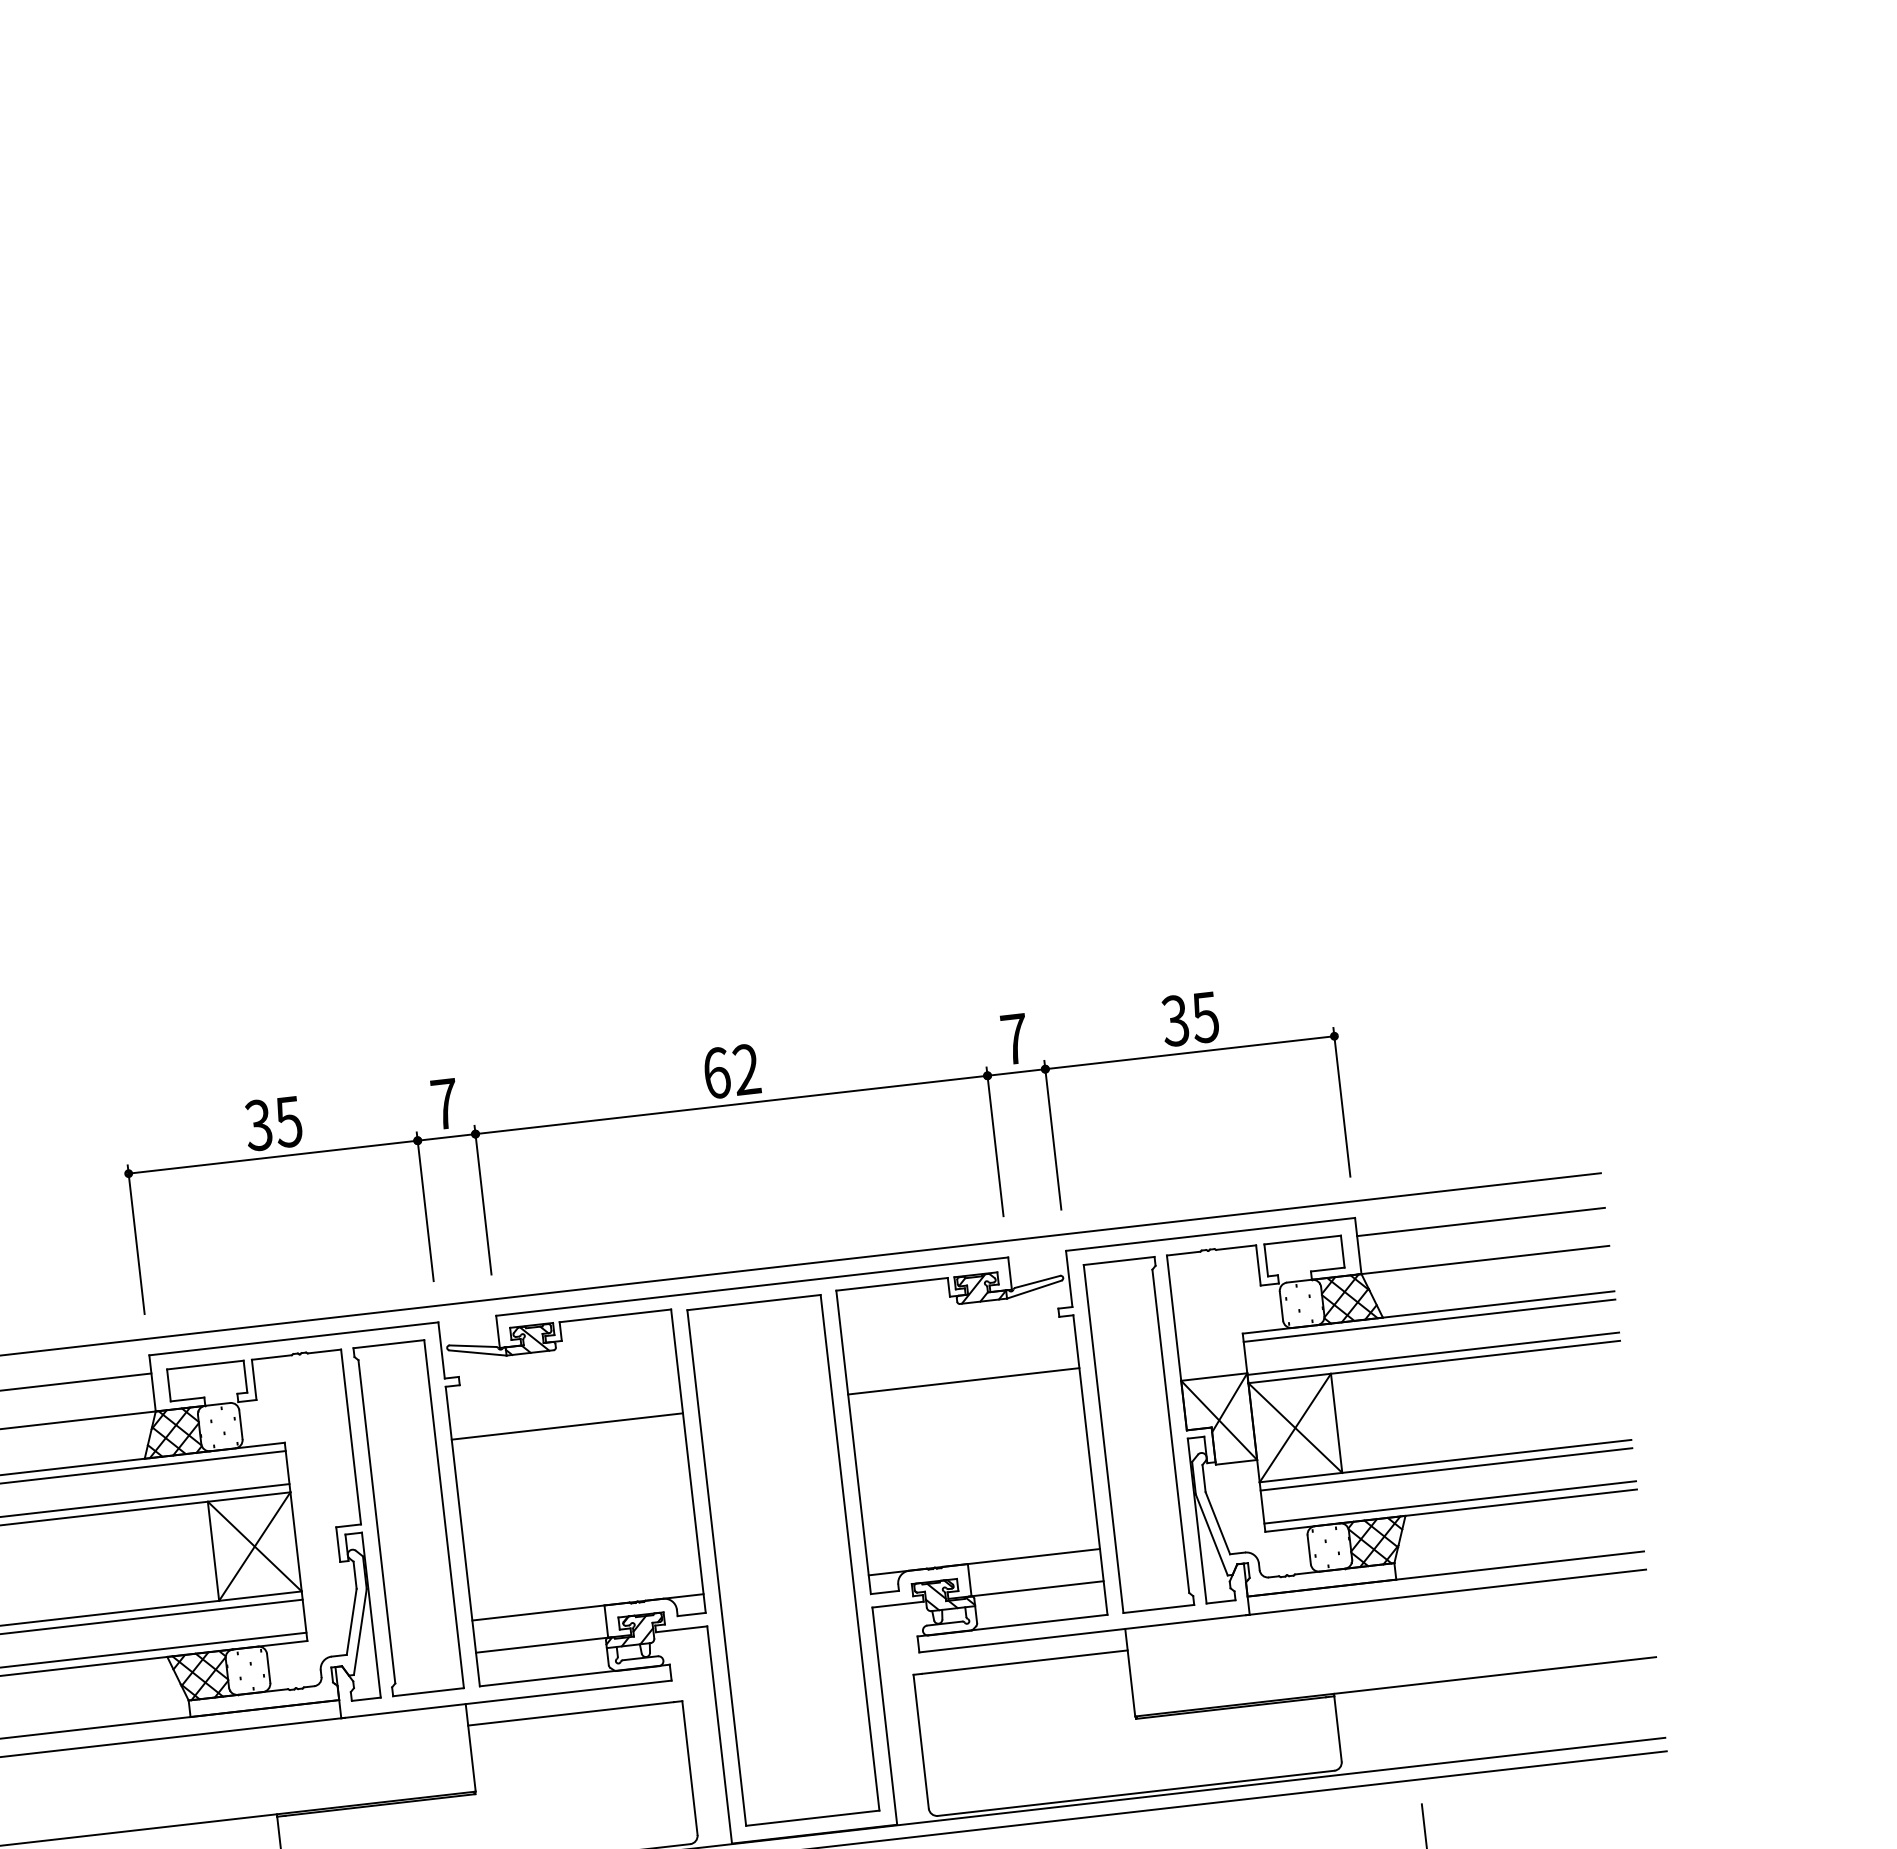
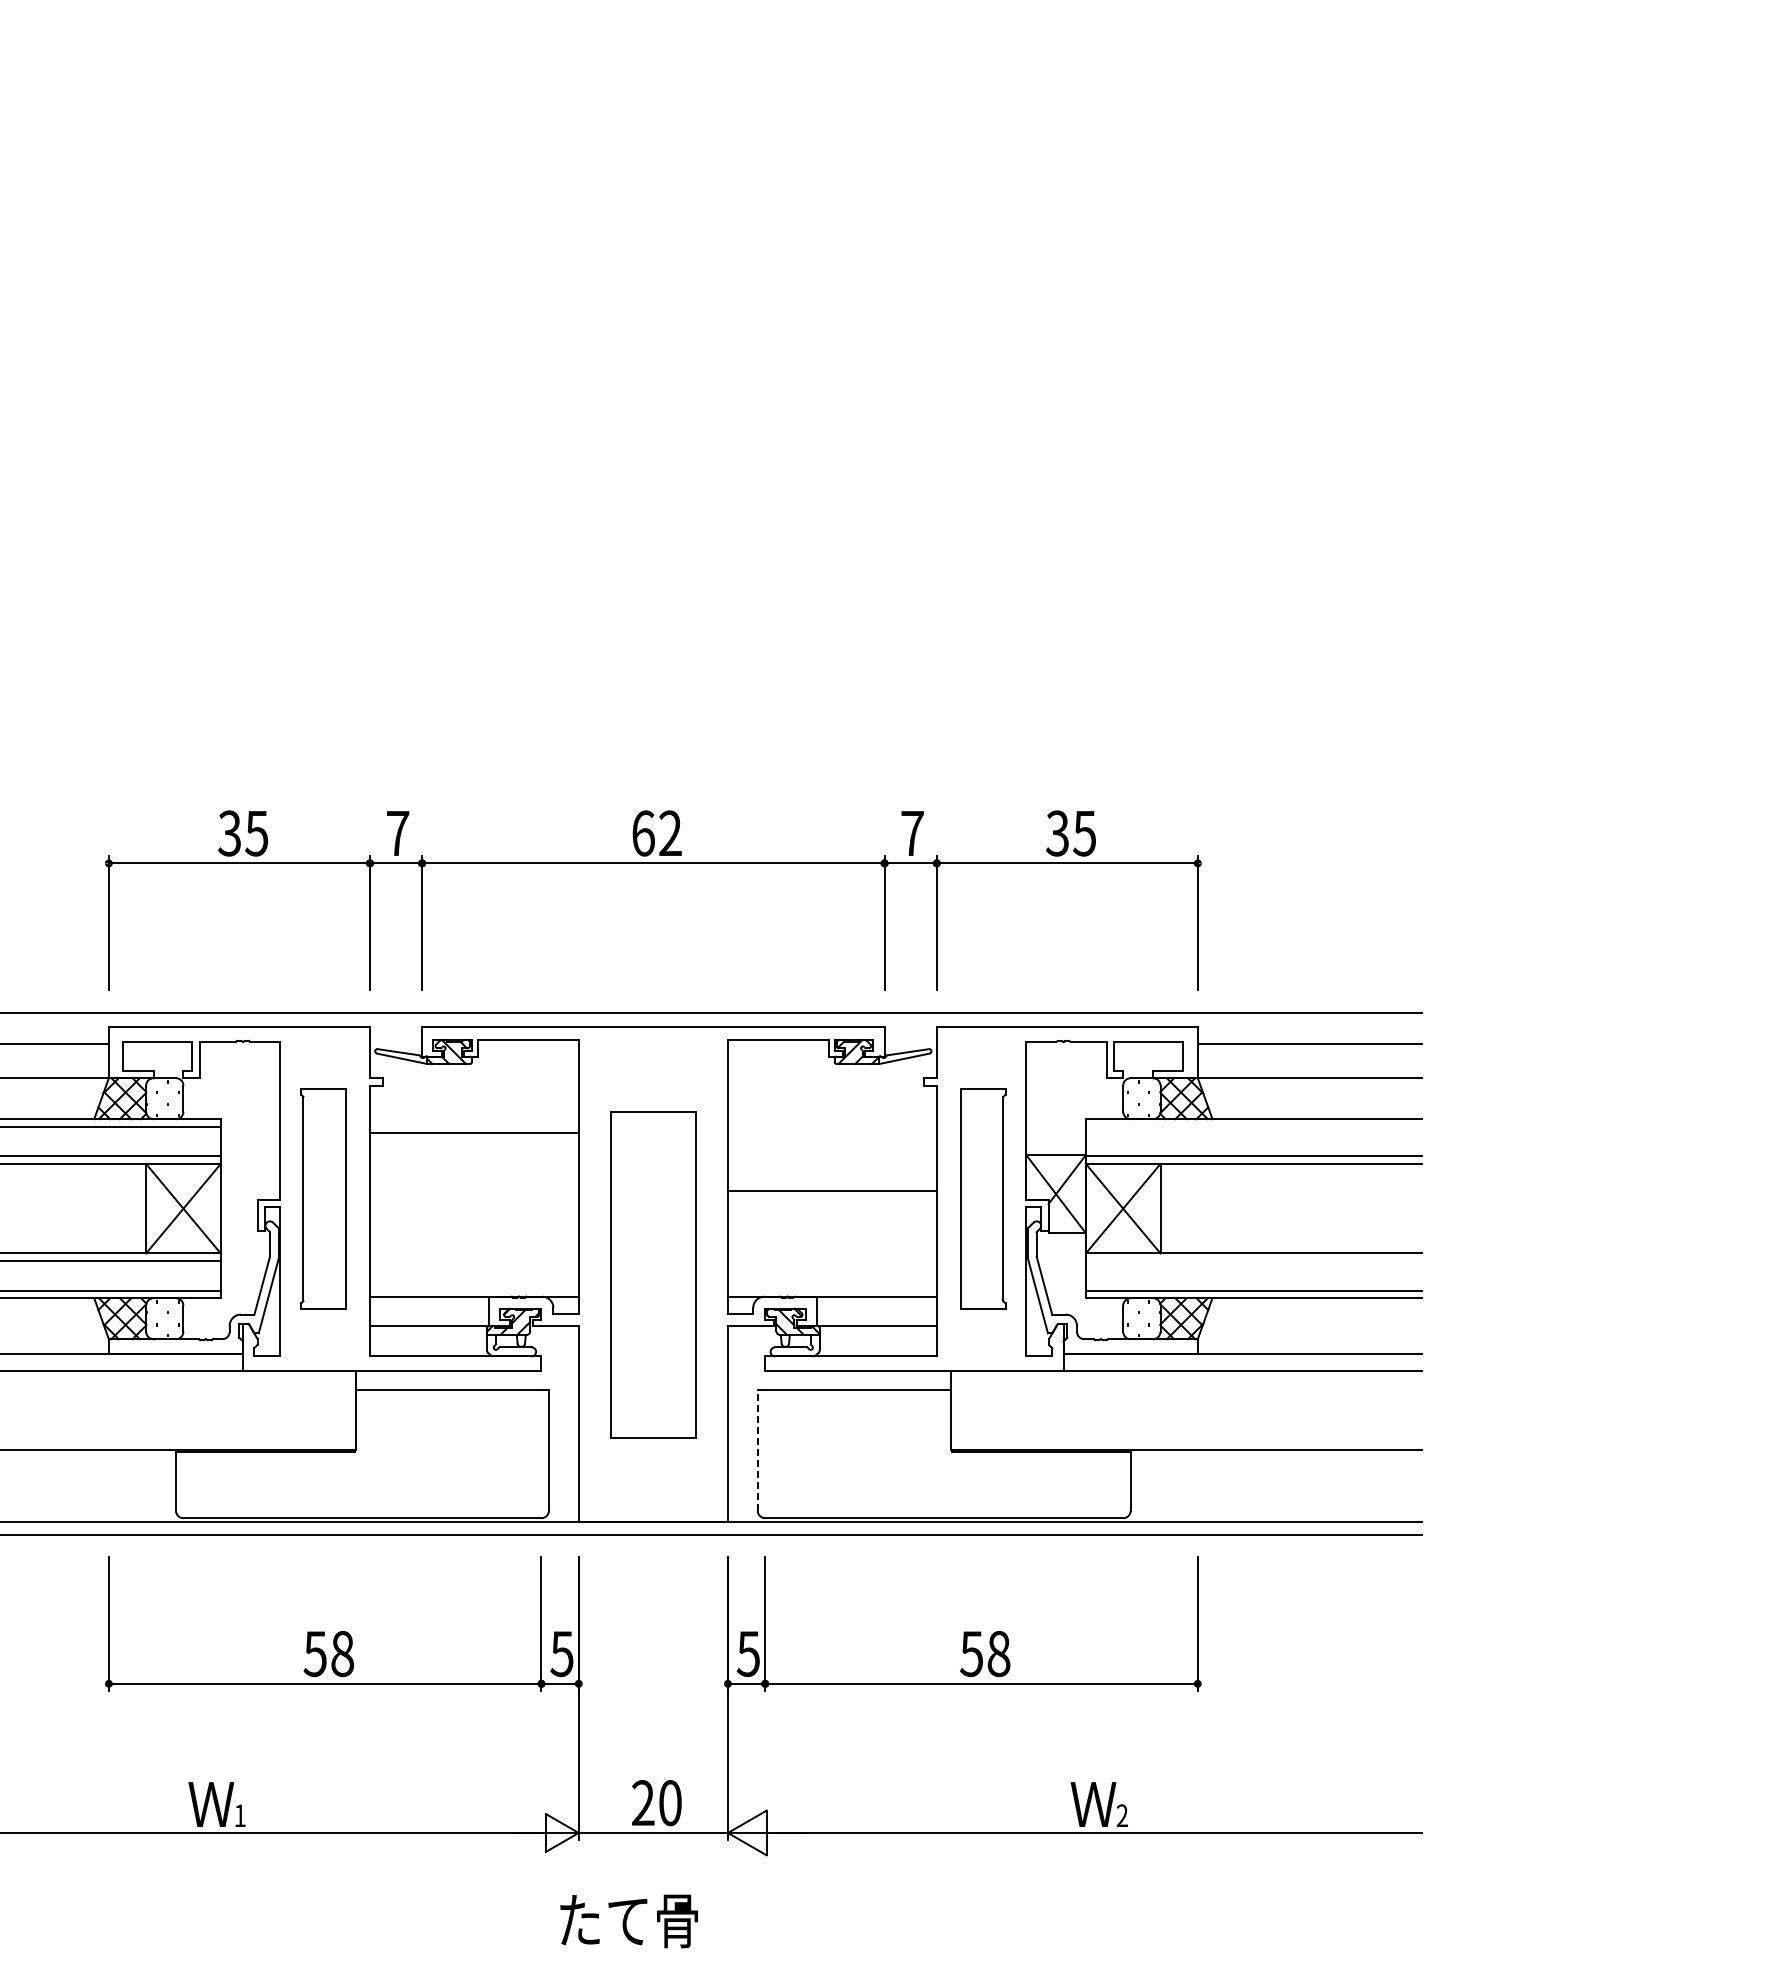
line: (1429, 1320) -> (1253, 1126), removed
line: (962, 1381) -> (831, 1191), moved
part: (1139, 1434) -> (983, 1198), size x0.7
line: (1446, 1468) -> (1253, 1260), removed
part: (408, 1517) -> (323, 1198), size x0.7
part: (783, 1560) -> (653, 1274), size x0.7
line: (920, 1740) -> (757, 1449), solid -> dashed

